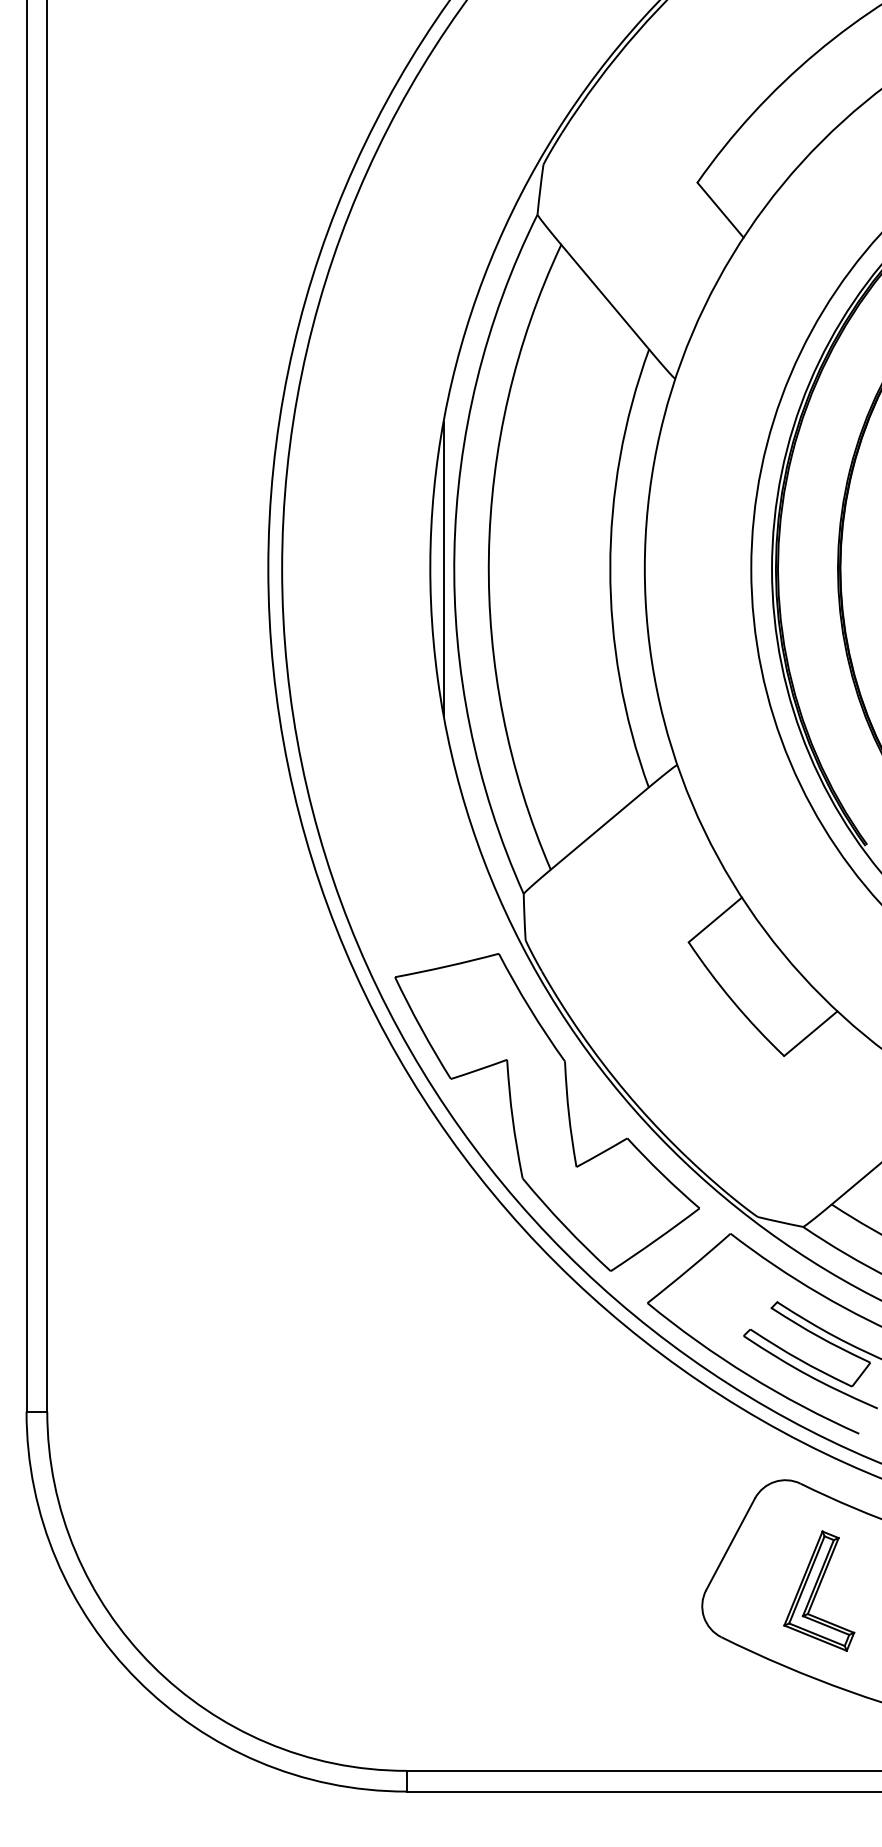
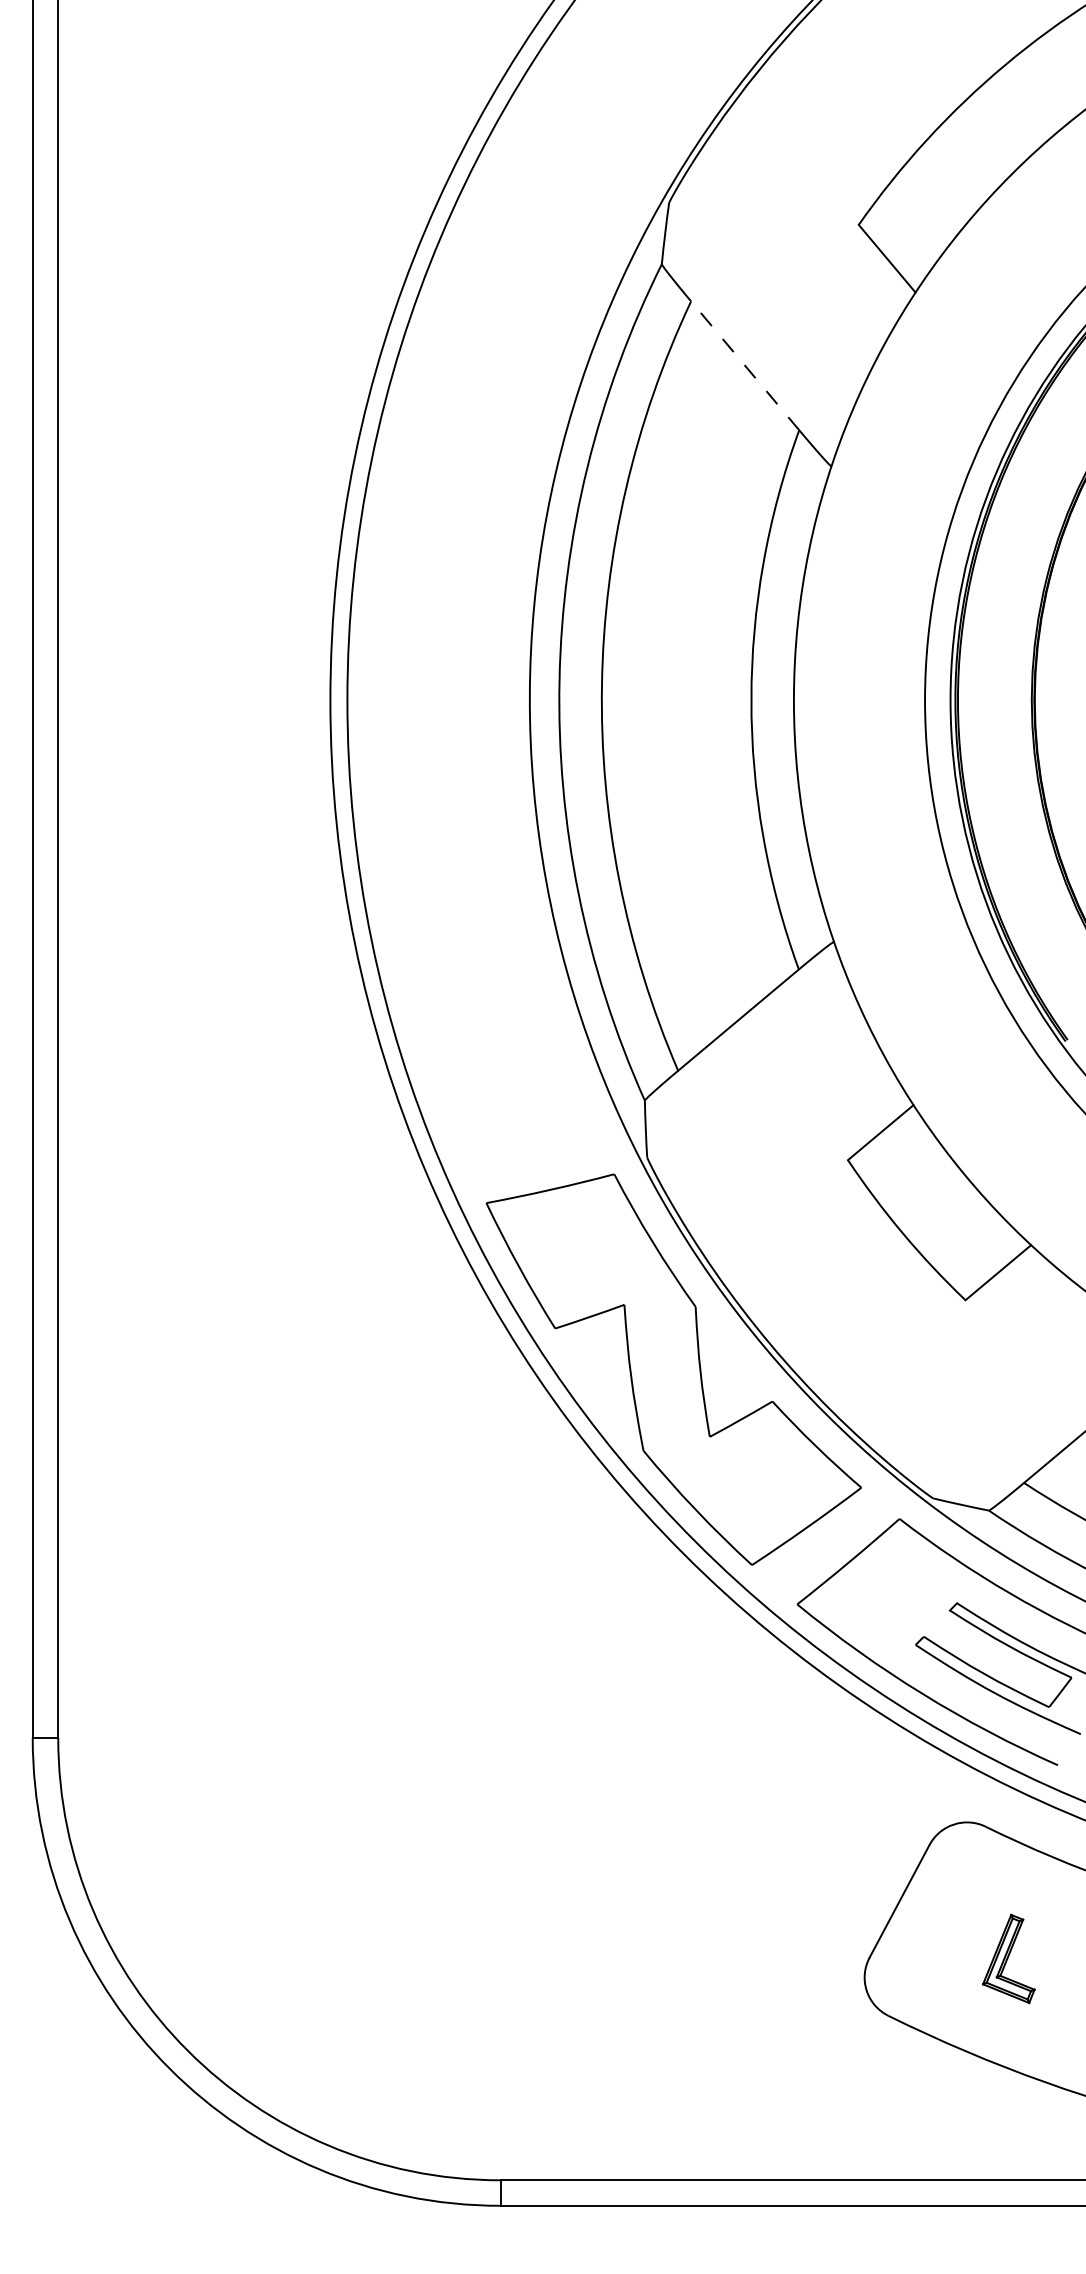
line: (604, 296) -> (744, 365), solid -> dashed
line: (444, 568) -> (547, 699), removed
part: (819, 1590) -> (1009, 1958), size x0.6

